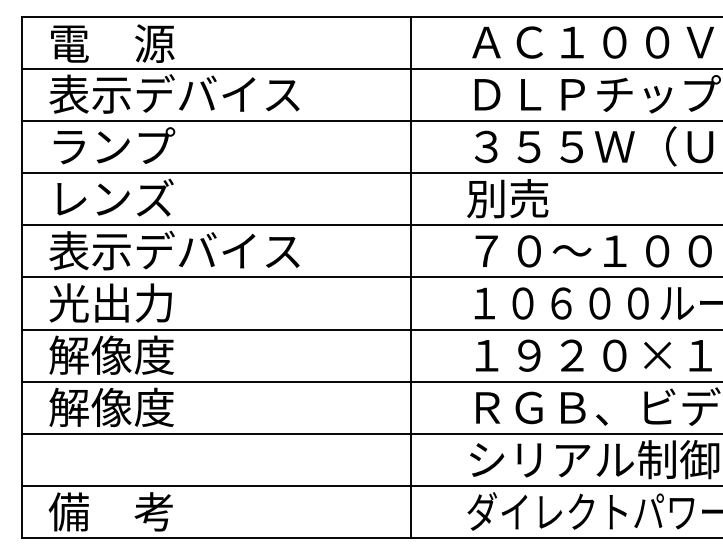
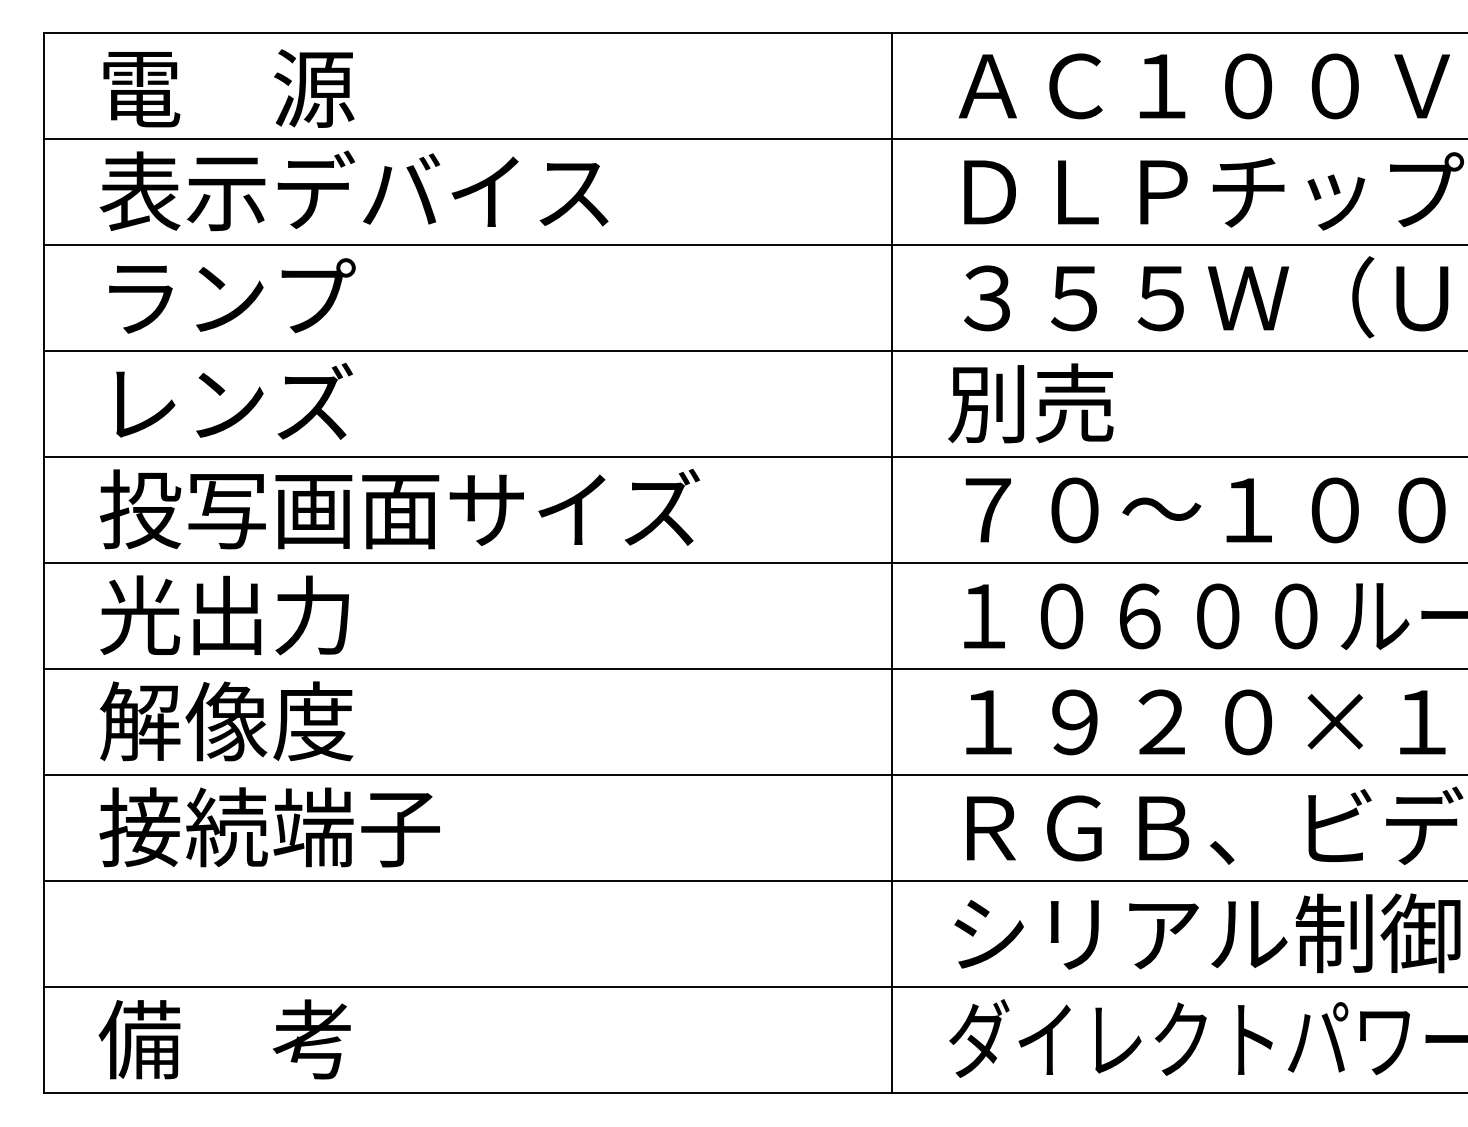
text: (196, 250) -> (398, 508), 表示デバイス -> 投写画面サイズ
line: (411, 277) -> (892, 563), moved
text: (132, 407) -> (268, 827), 解像度 -> 接続端子

